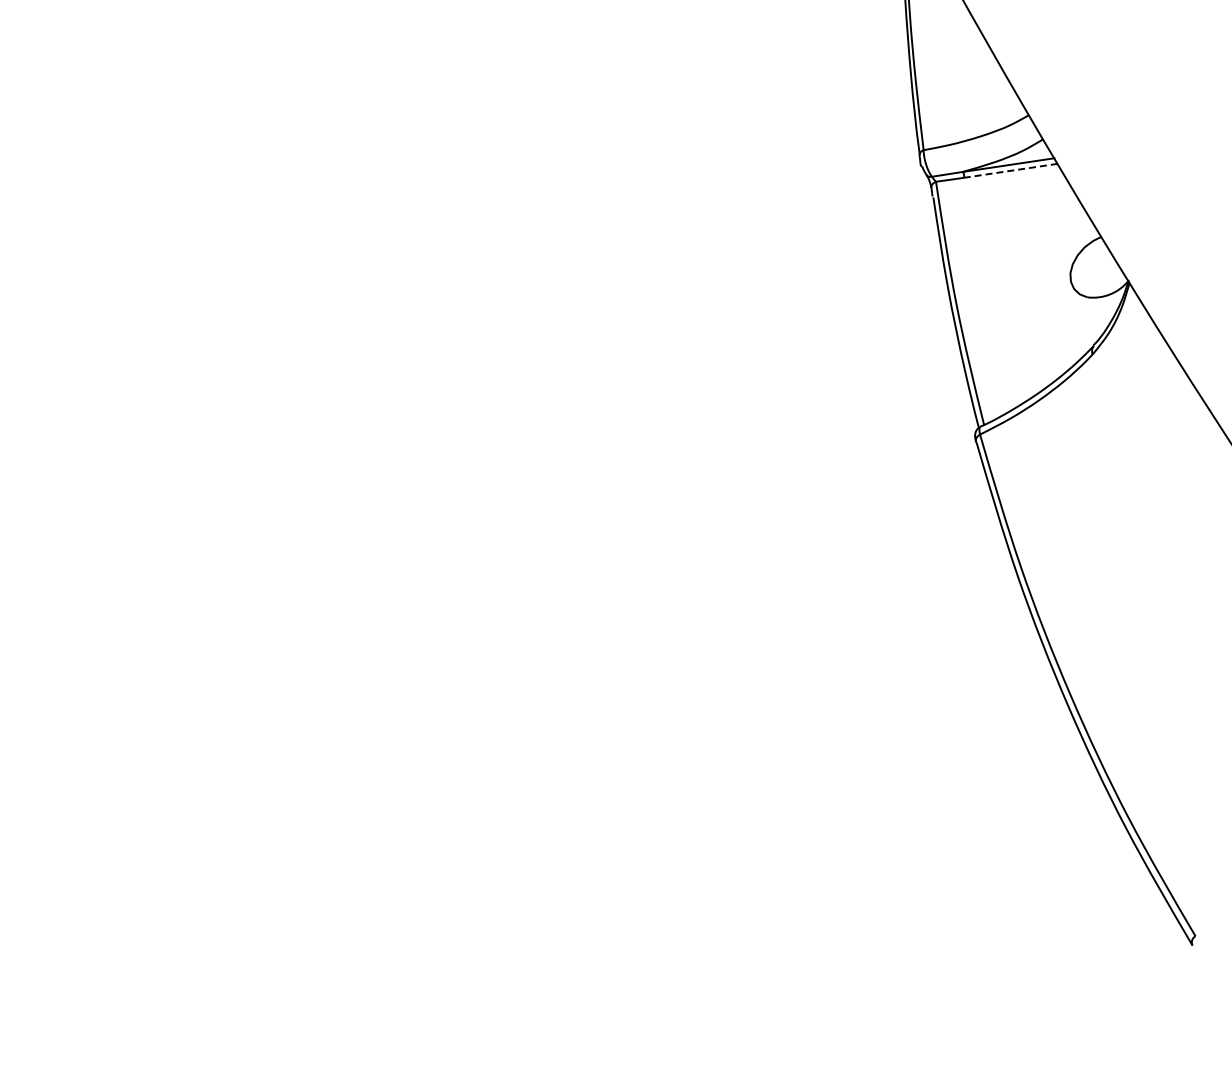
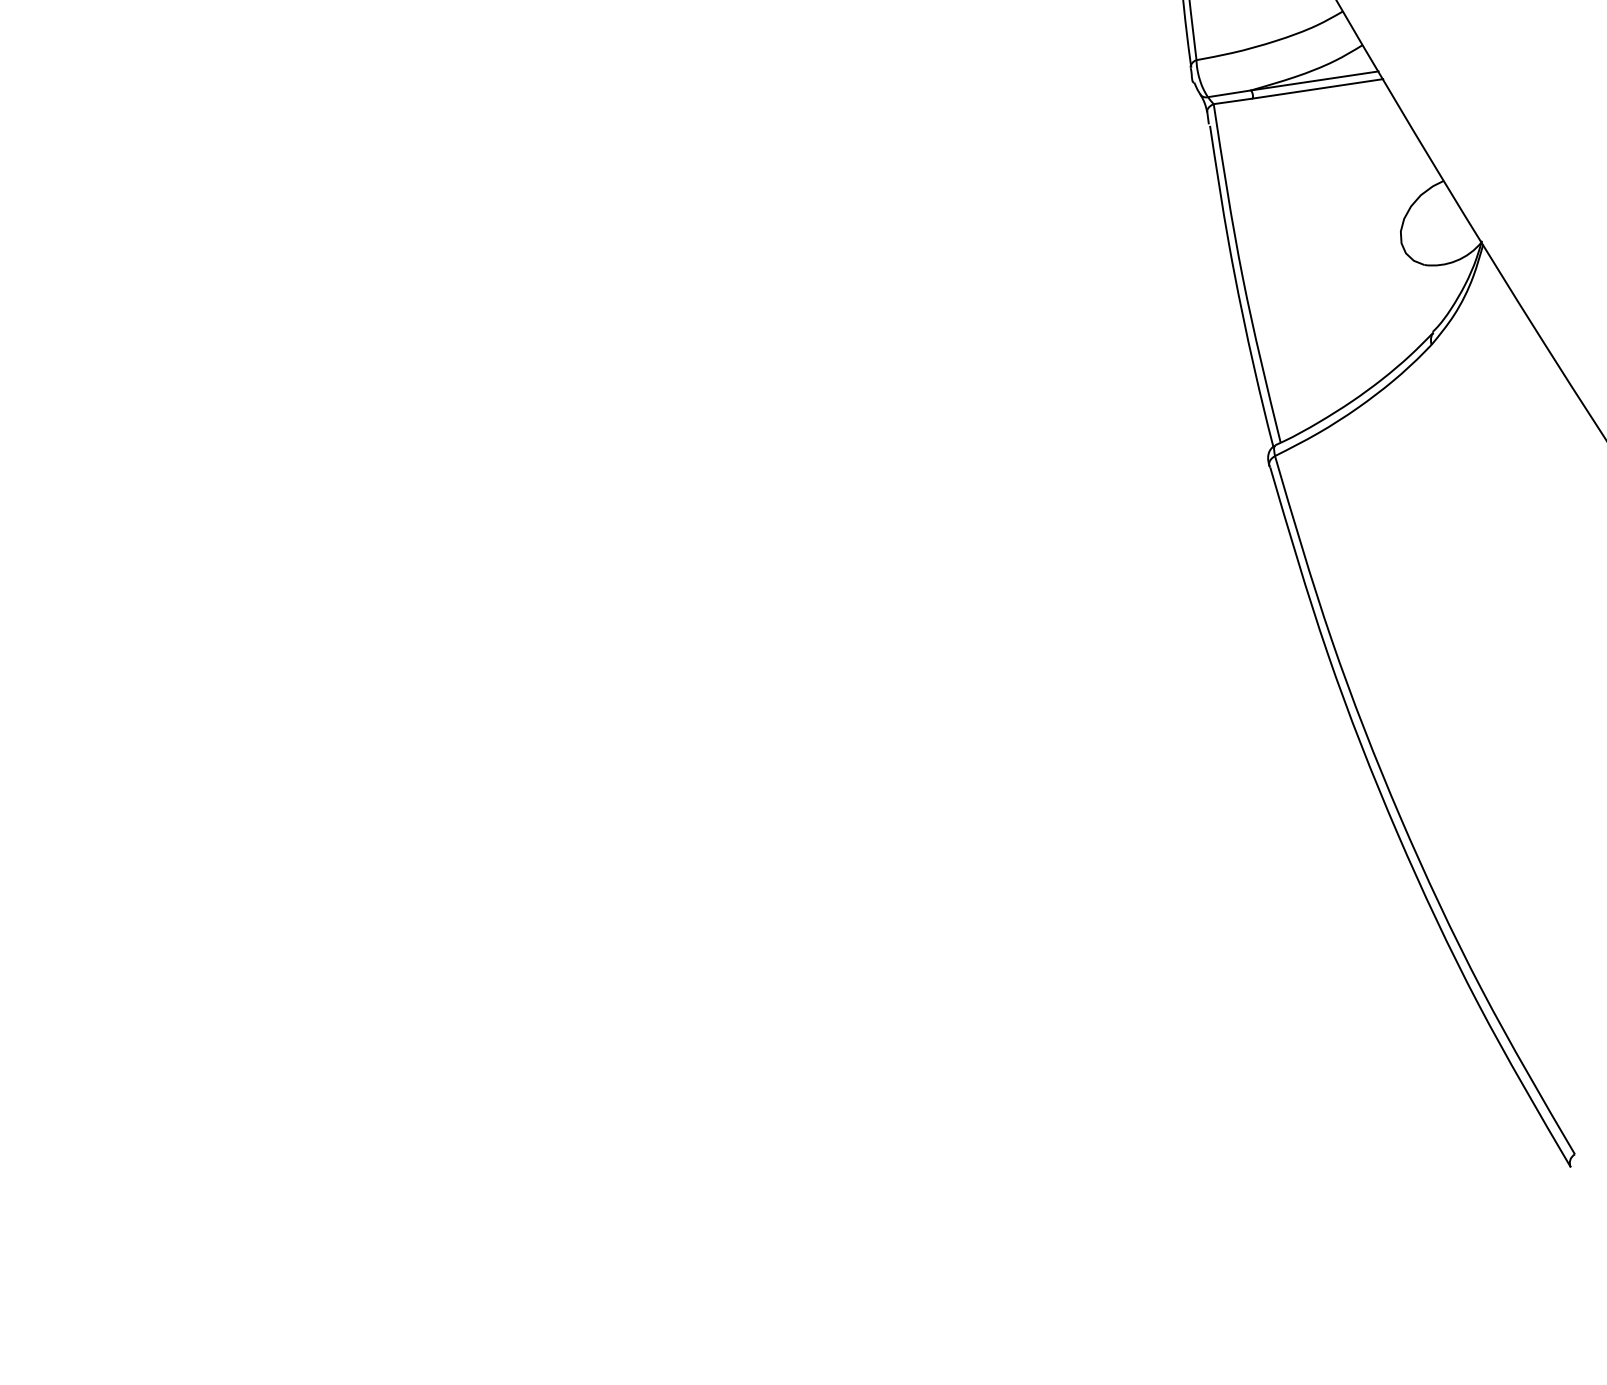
line: (1010, 170) -> (1317, 88), dashed -> solid

